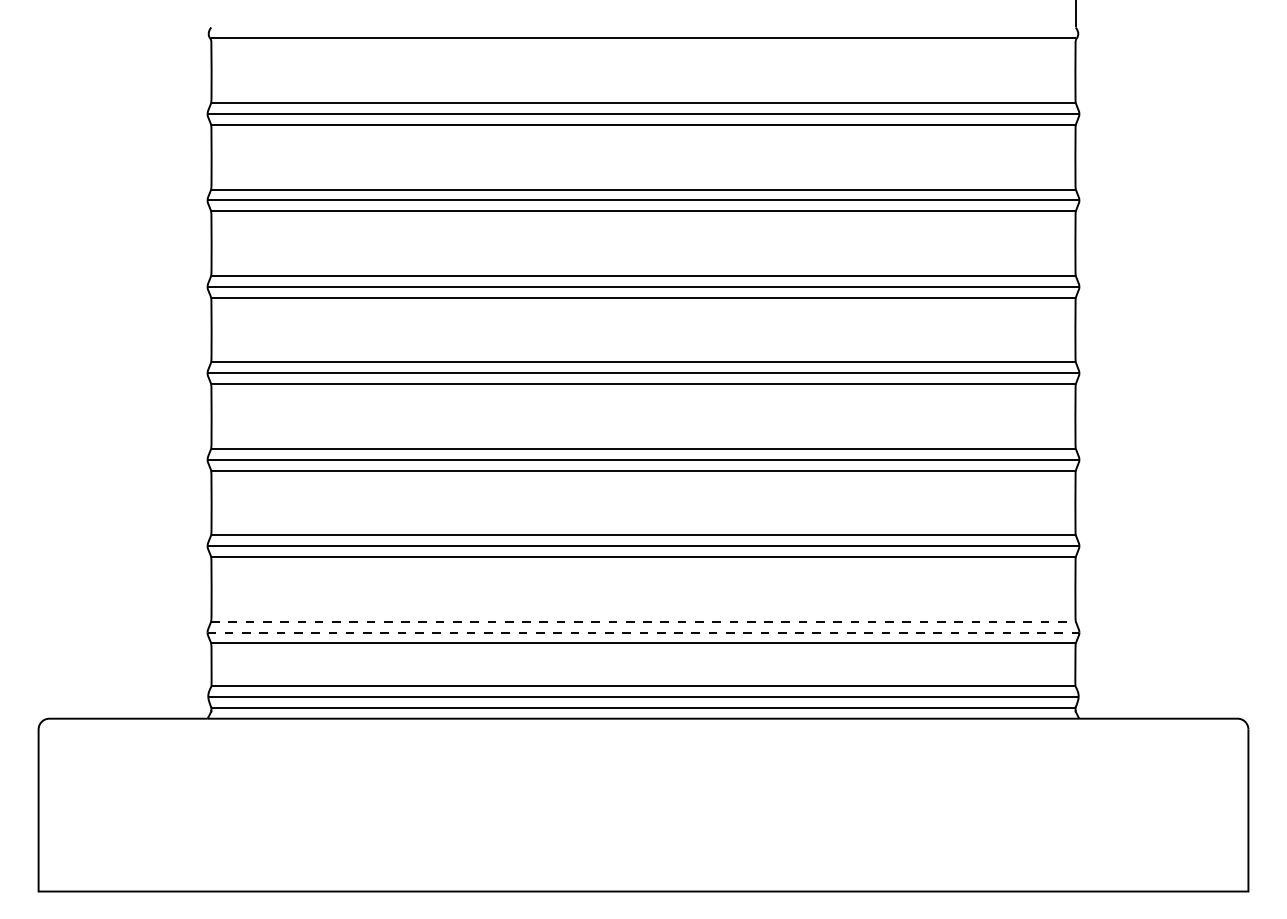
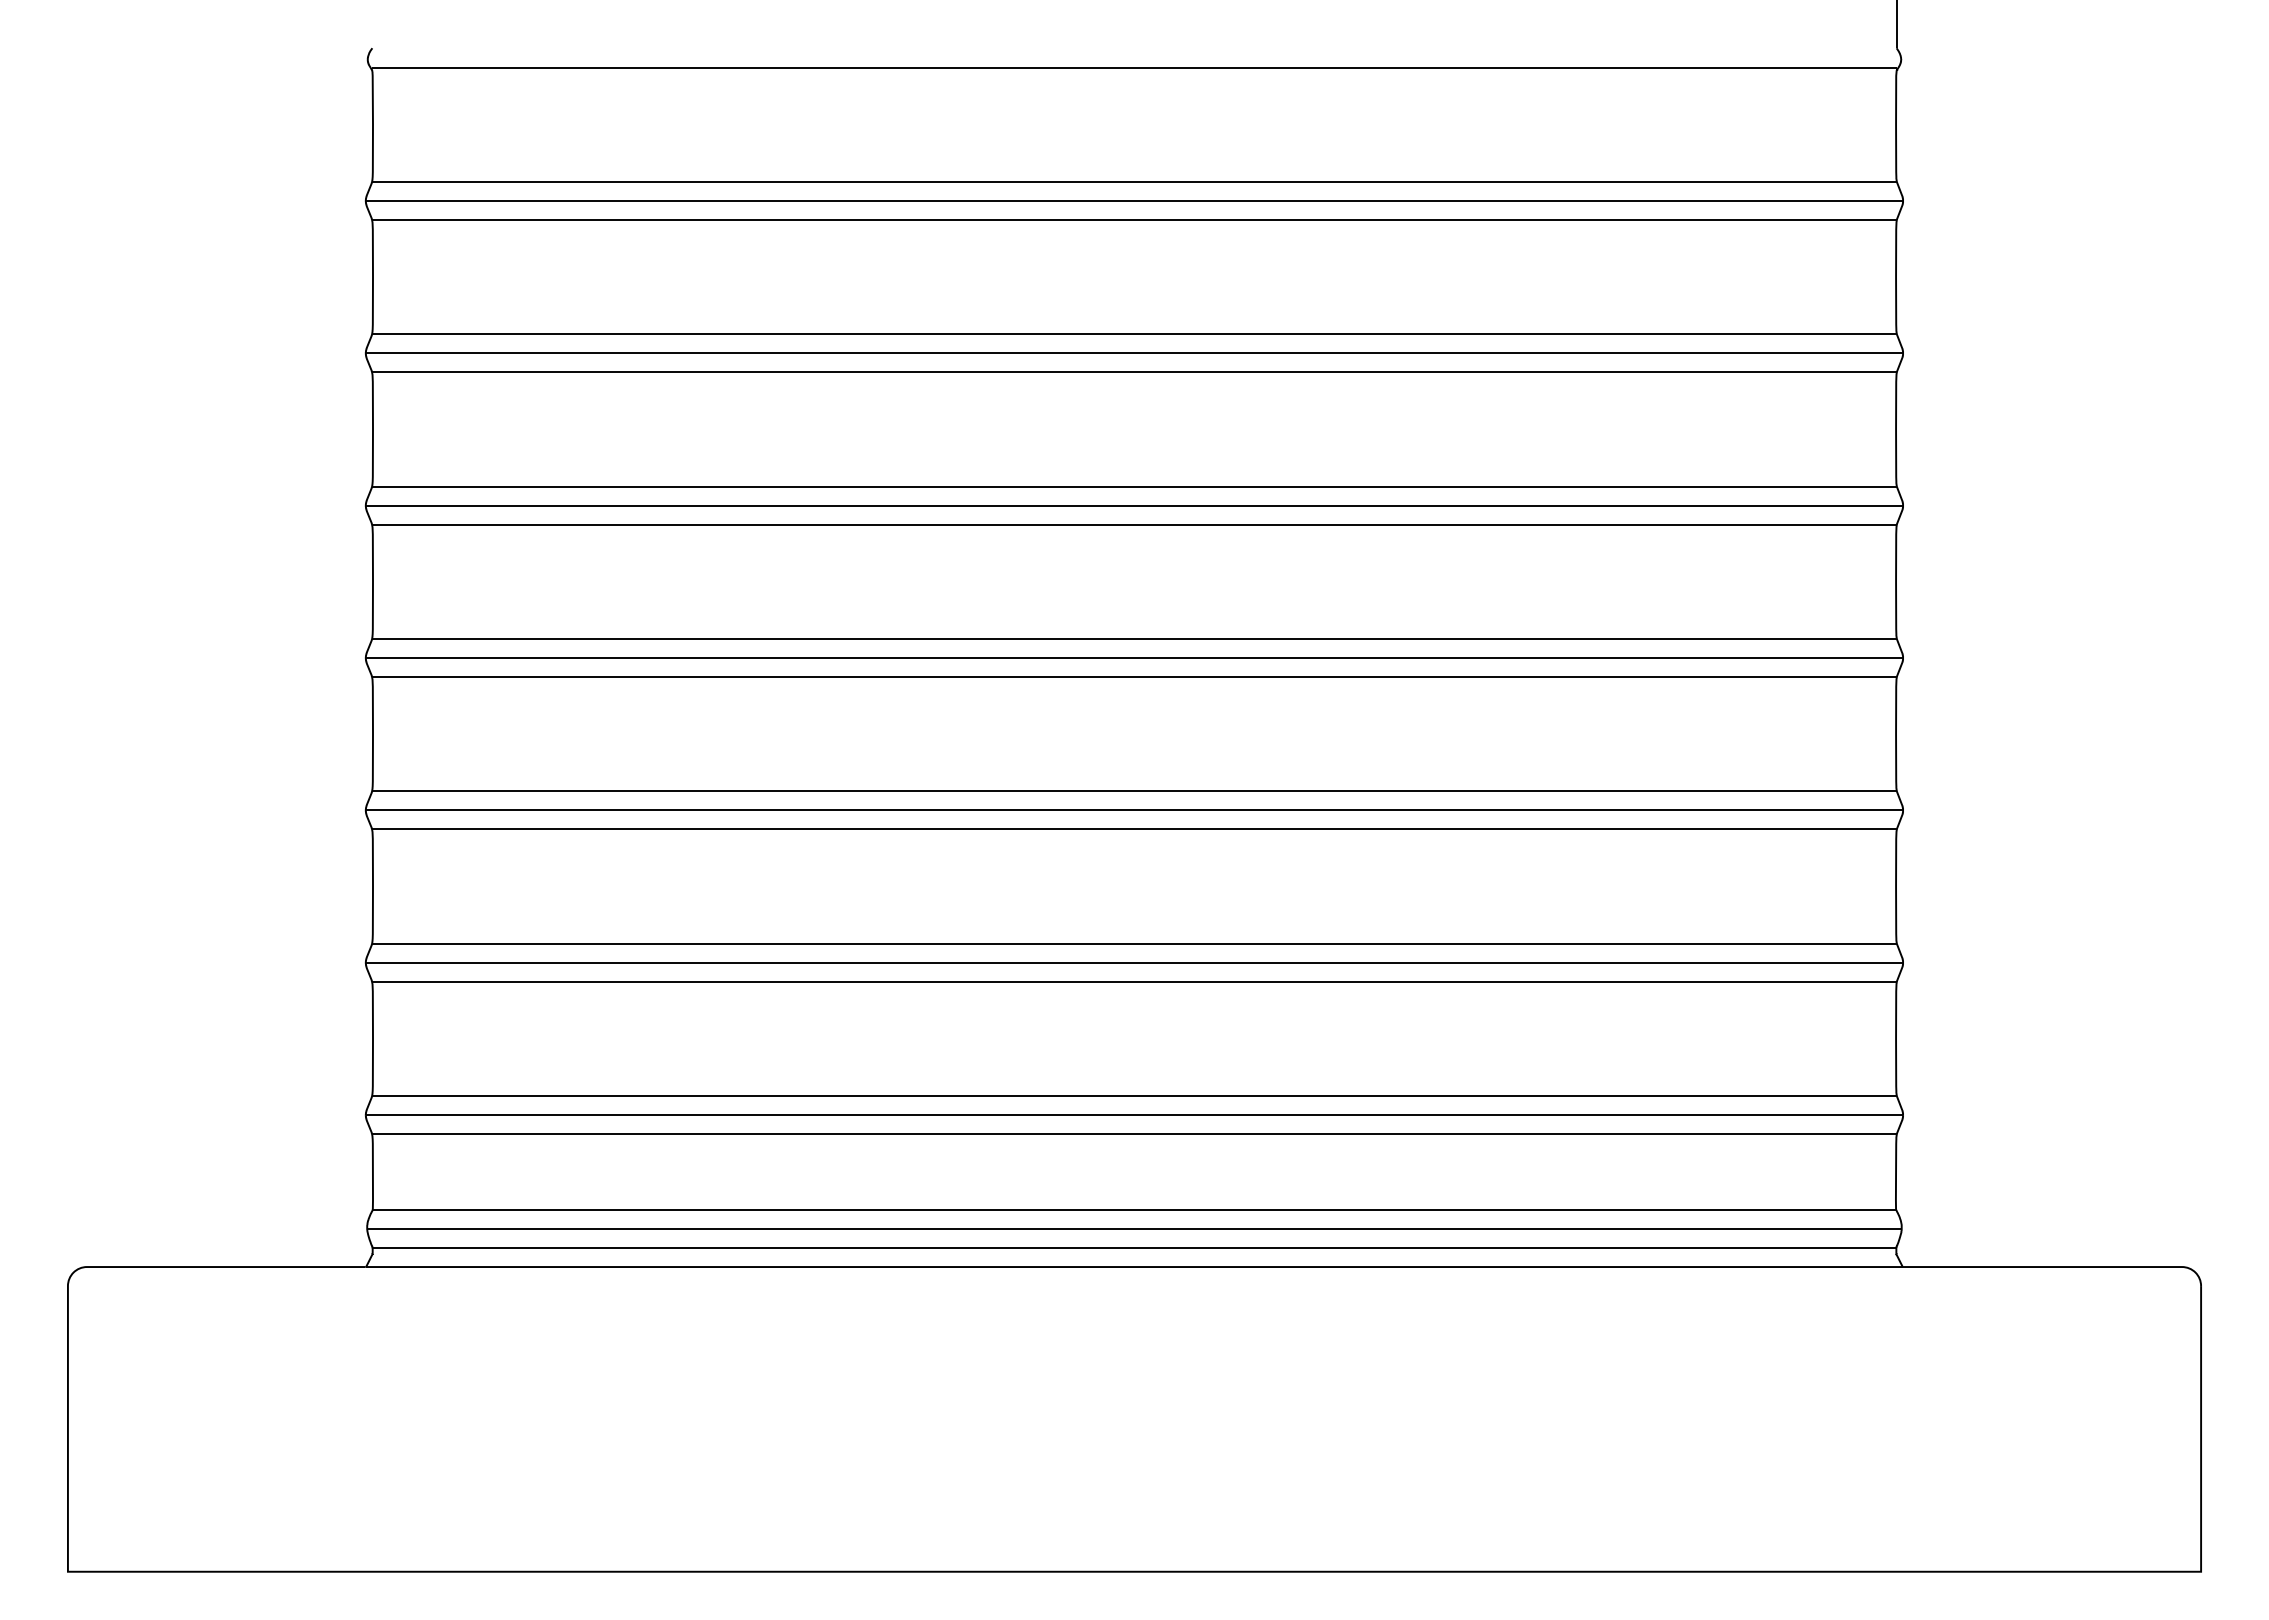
line: (643, 621) -> (1134, 1095), dashed -> solid
line: (643, 632) -> (1134, 1115), dashed -> solid

